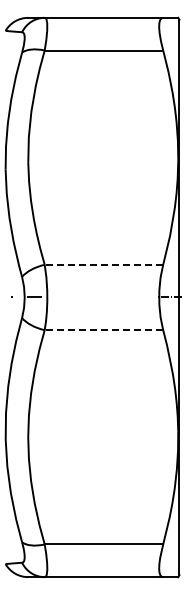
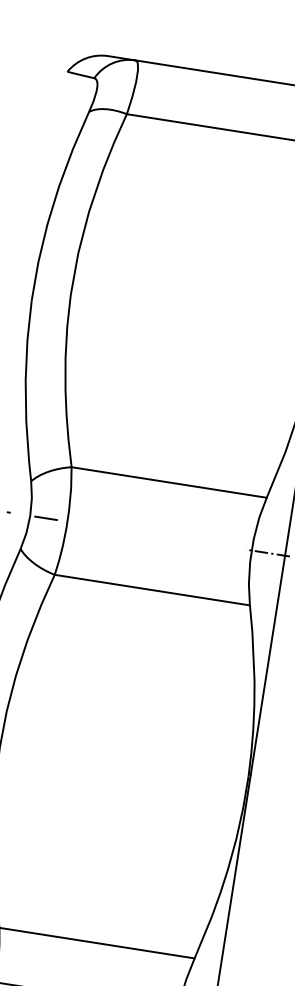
line: (103, 264) -> (168, 481), dashed -> solid
line: (103, 330) -> (151, 590), dashed -> solid

